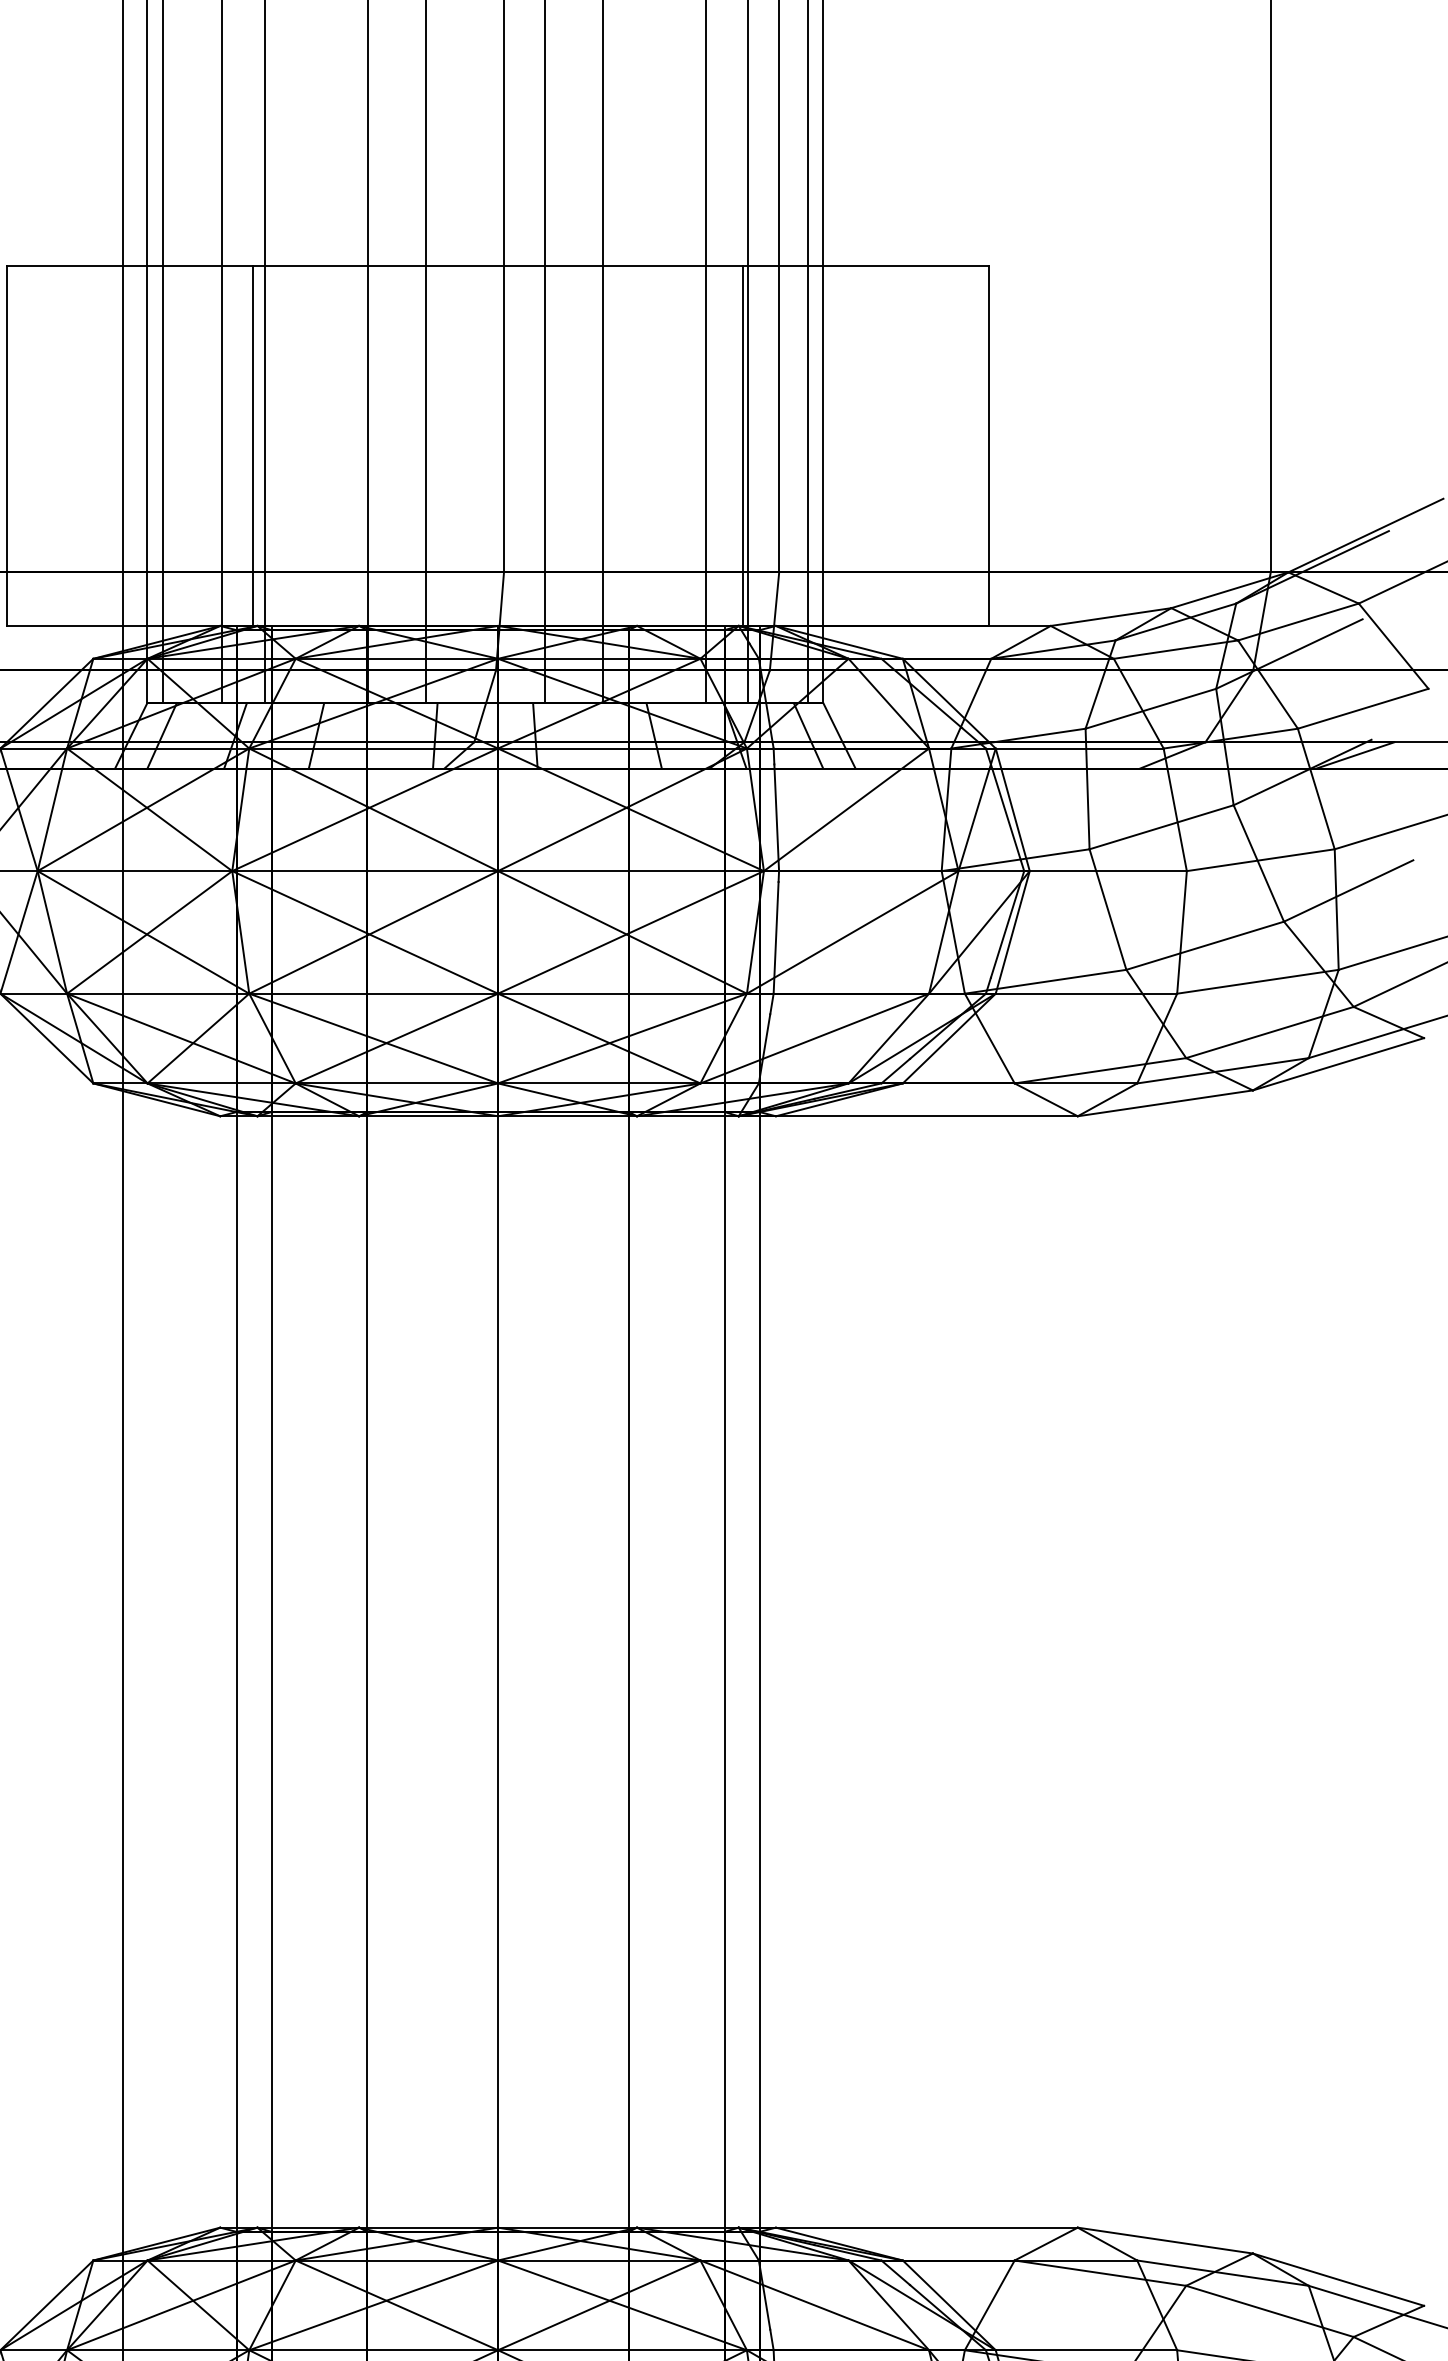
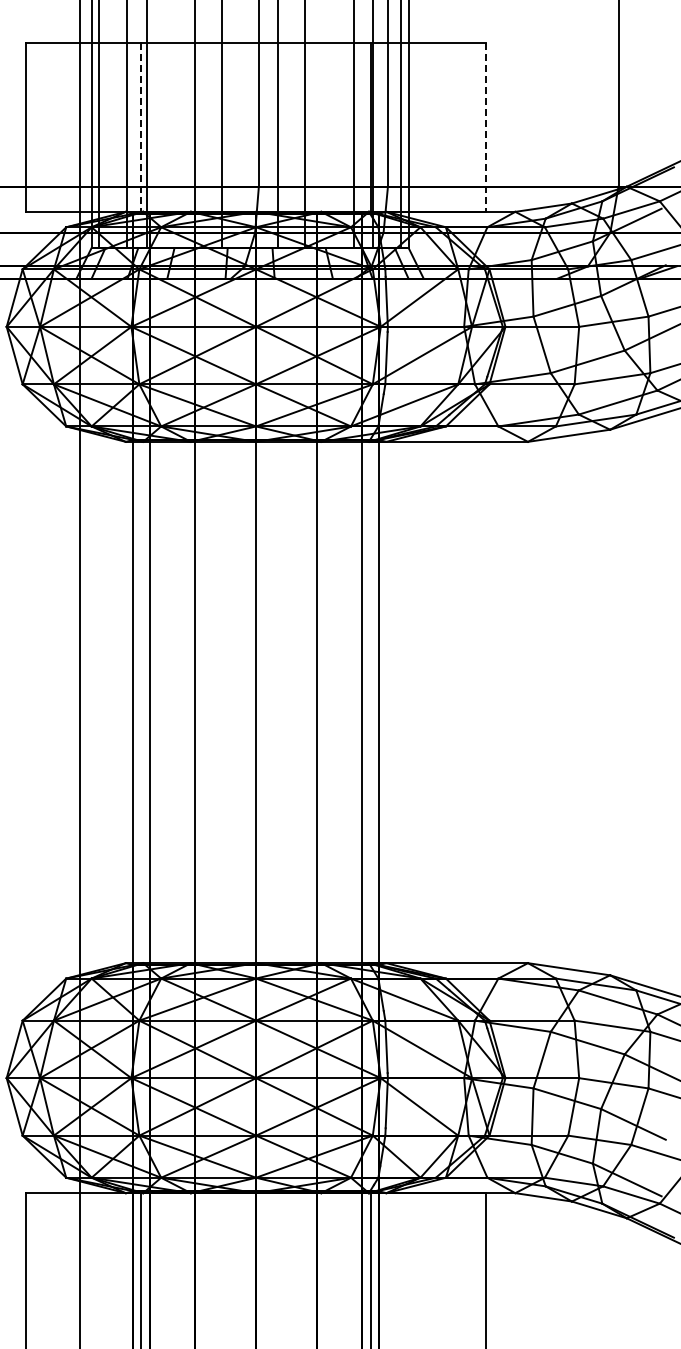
line: (253, 448) -> (141, 128), solid -> dashed
line: (989, 448) -> (486, 128), solid -> dashed

